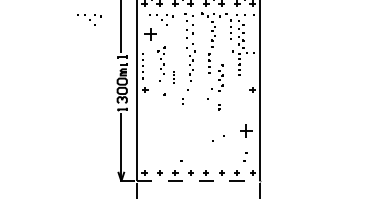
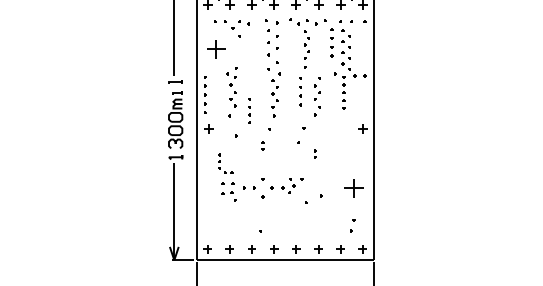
part: (89, 19) -> (128, 28), removed
part: (173, 77) -> (249, 111), size x1.43
part: (220, 77) -> (316, 95), moved
part: (181, 123) -> (260, 177), added
line: (198, 181) -> (285, 260), dashed -> solid

